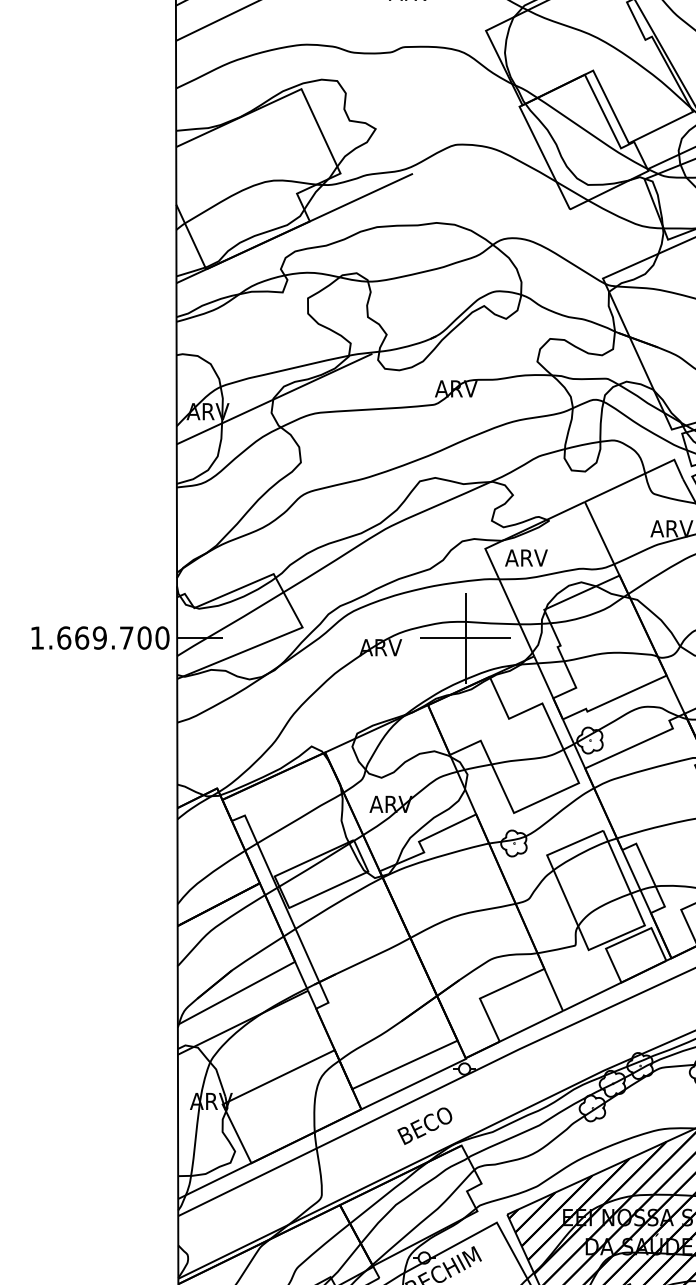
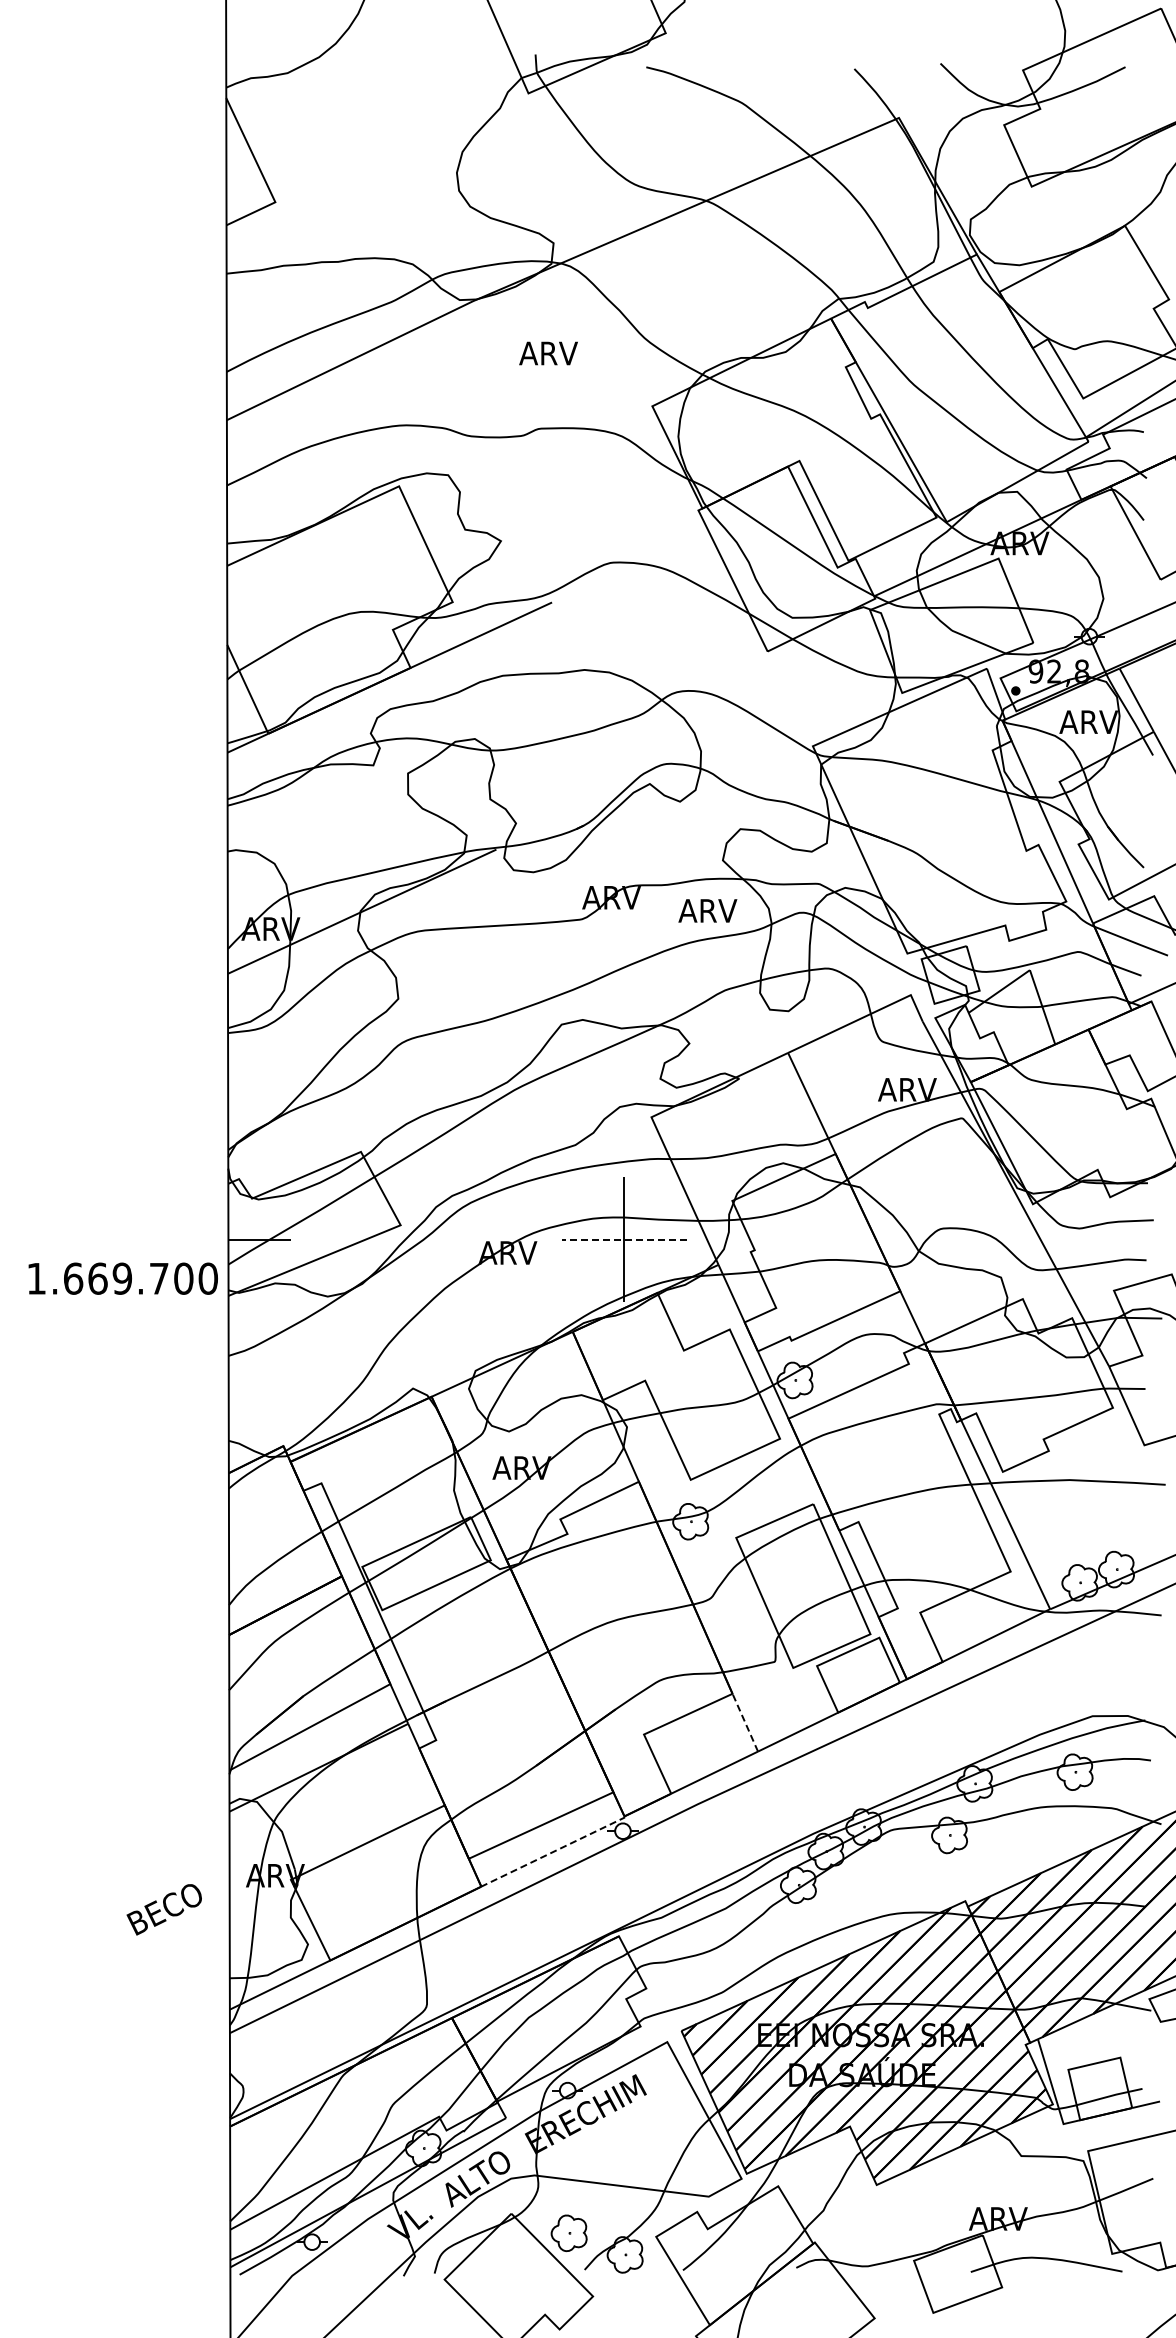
text: (526, 557) -> (707, 910), moved
text: (99, 637) -> (122, 1278), moved
line: (464, 637) -> (623, 1239), solid -> dashed
line: (553, 989) -> (745, 1722), solid -> dashed
line: (414, 1083) -> (554, 1851), solid -> dashed
text: (424, 1126) -> (163, 1909), moved

